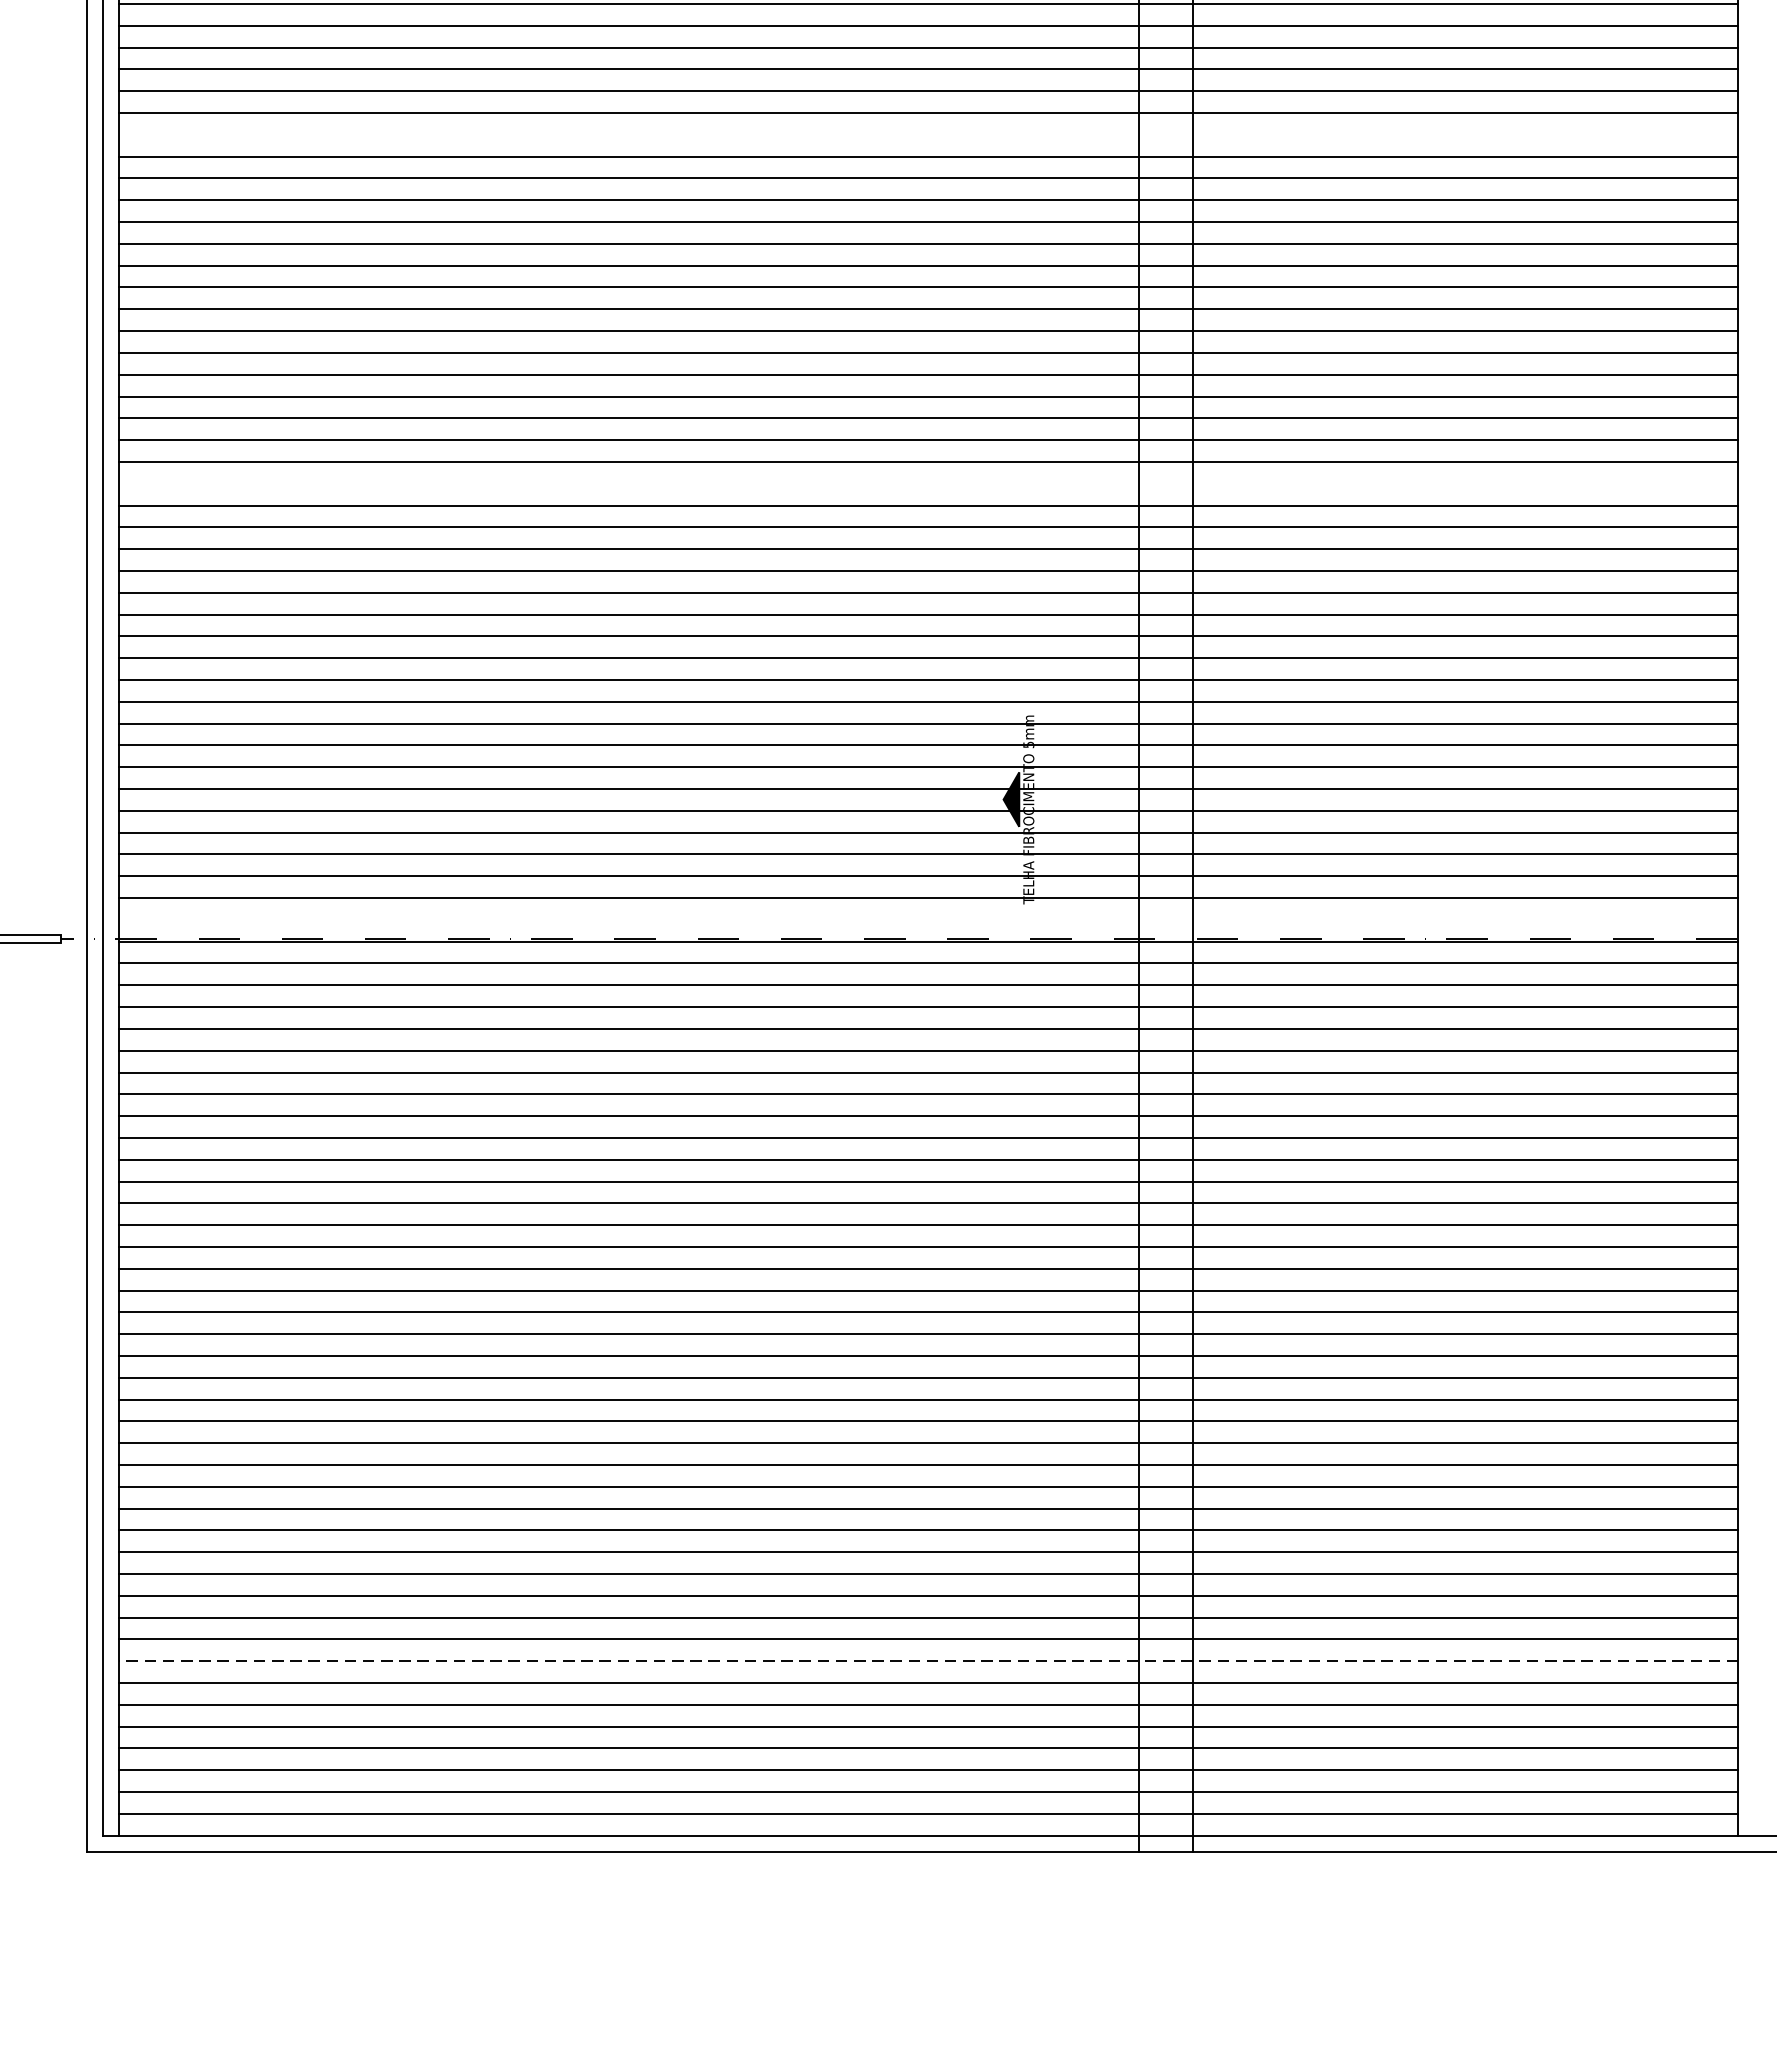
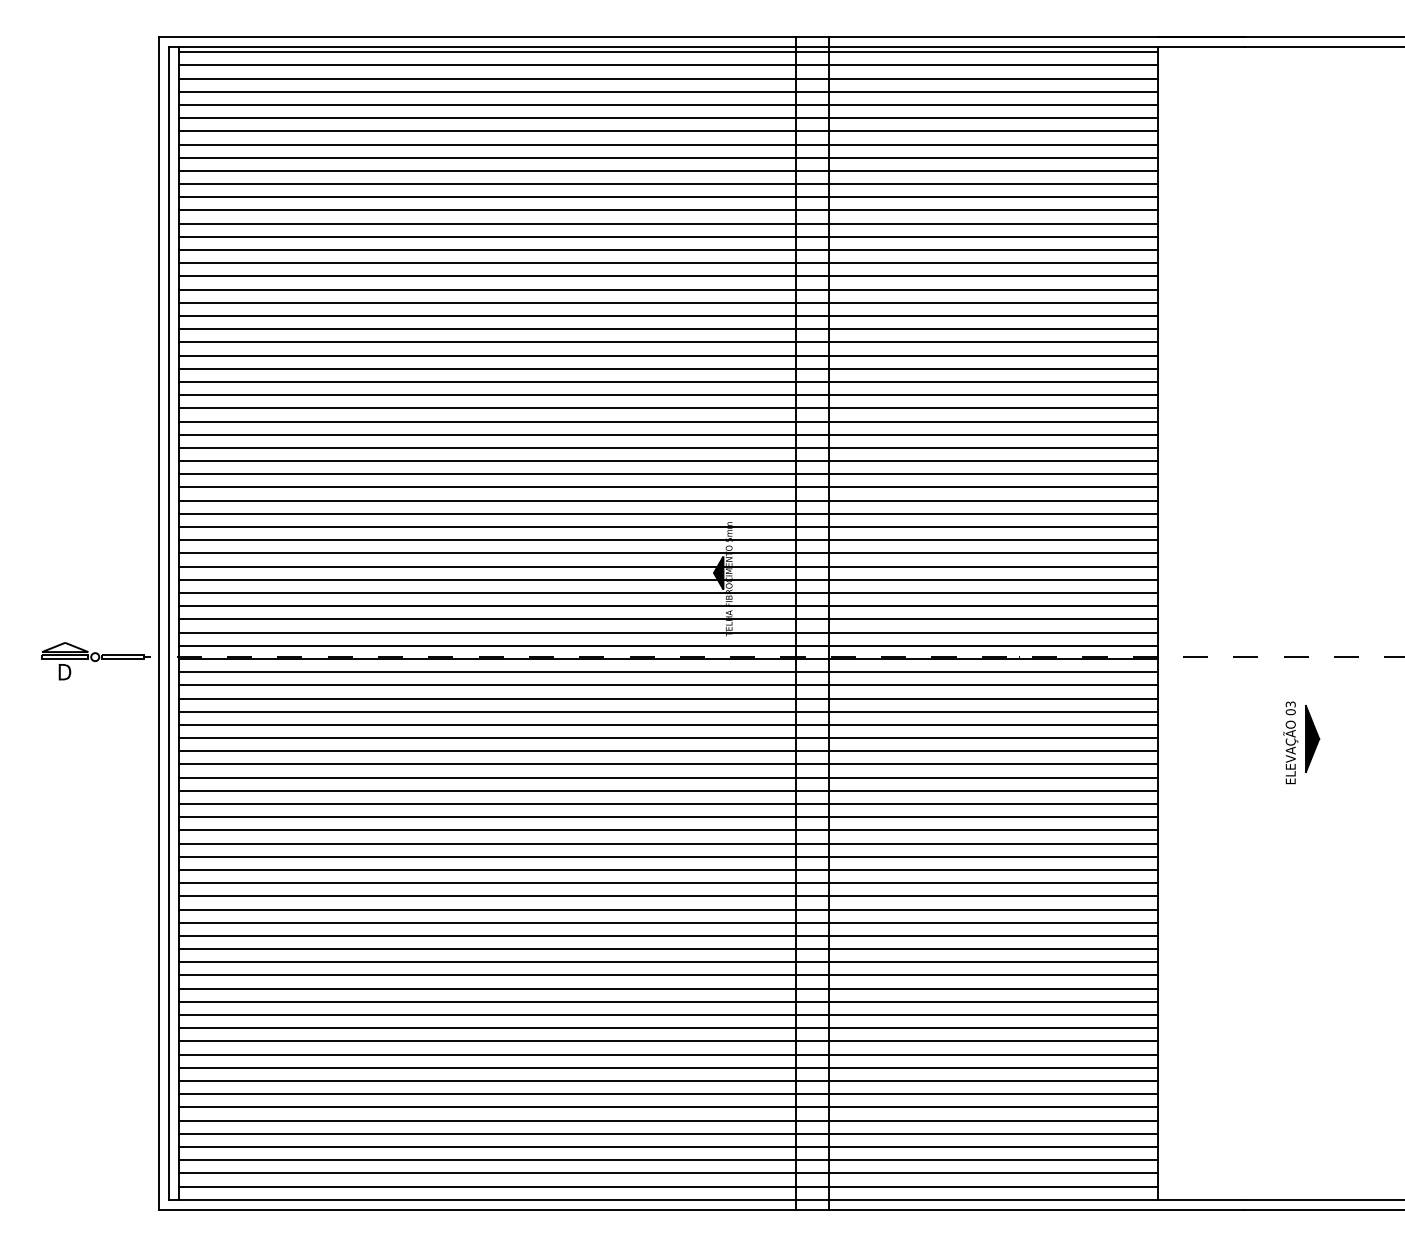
line: (928, 134) -> (668, 170), added
line: (928, 482) -> (668, 381), added
line: (928, 919) -> (668, 645), added
line: (928, 1661) -> (668, 1094), dashed -> solid

